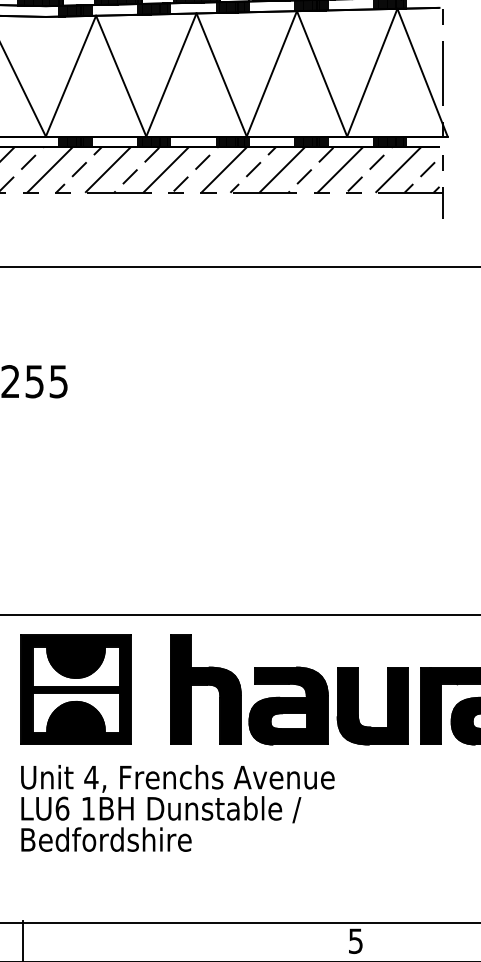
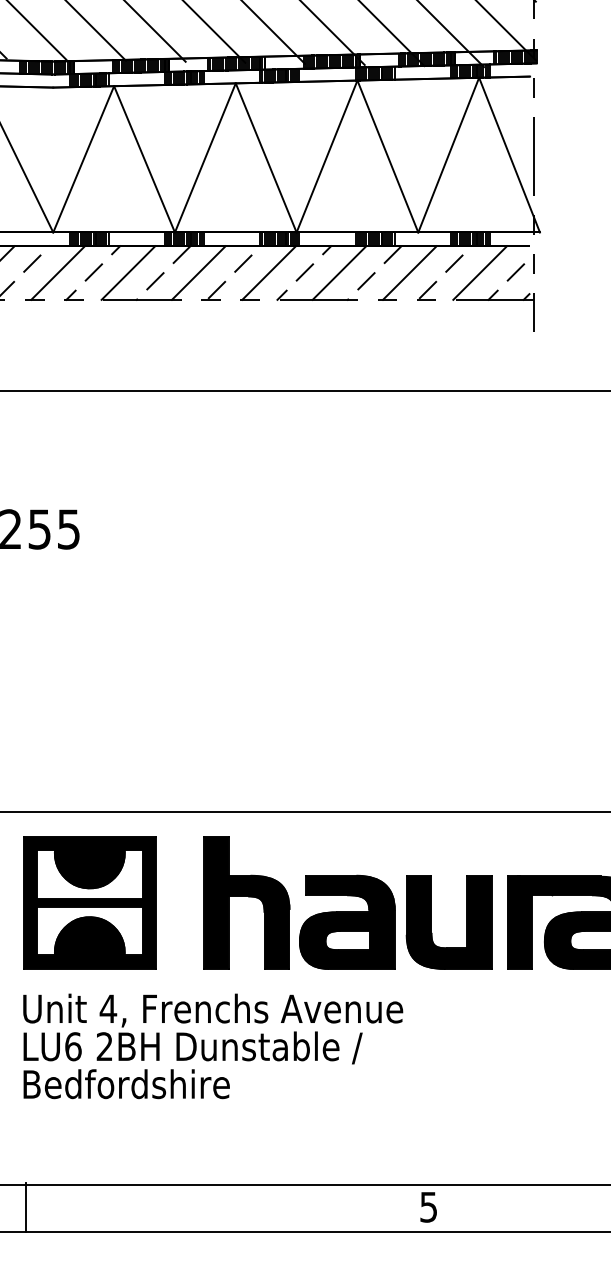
text: (88, 808) -> (104, 1046), 1BH -> 2BH

